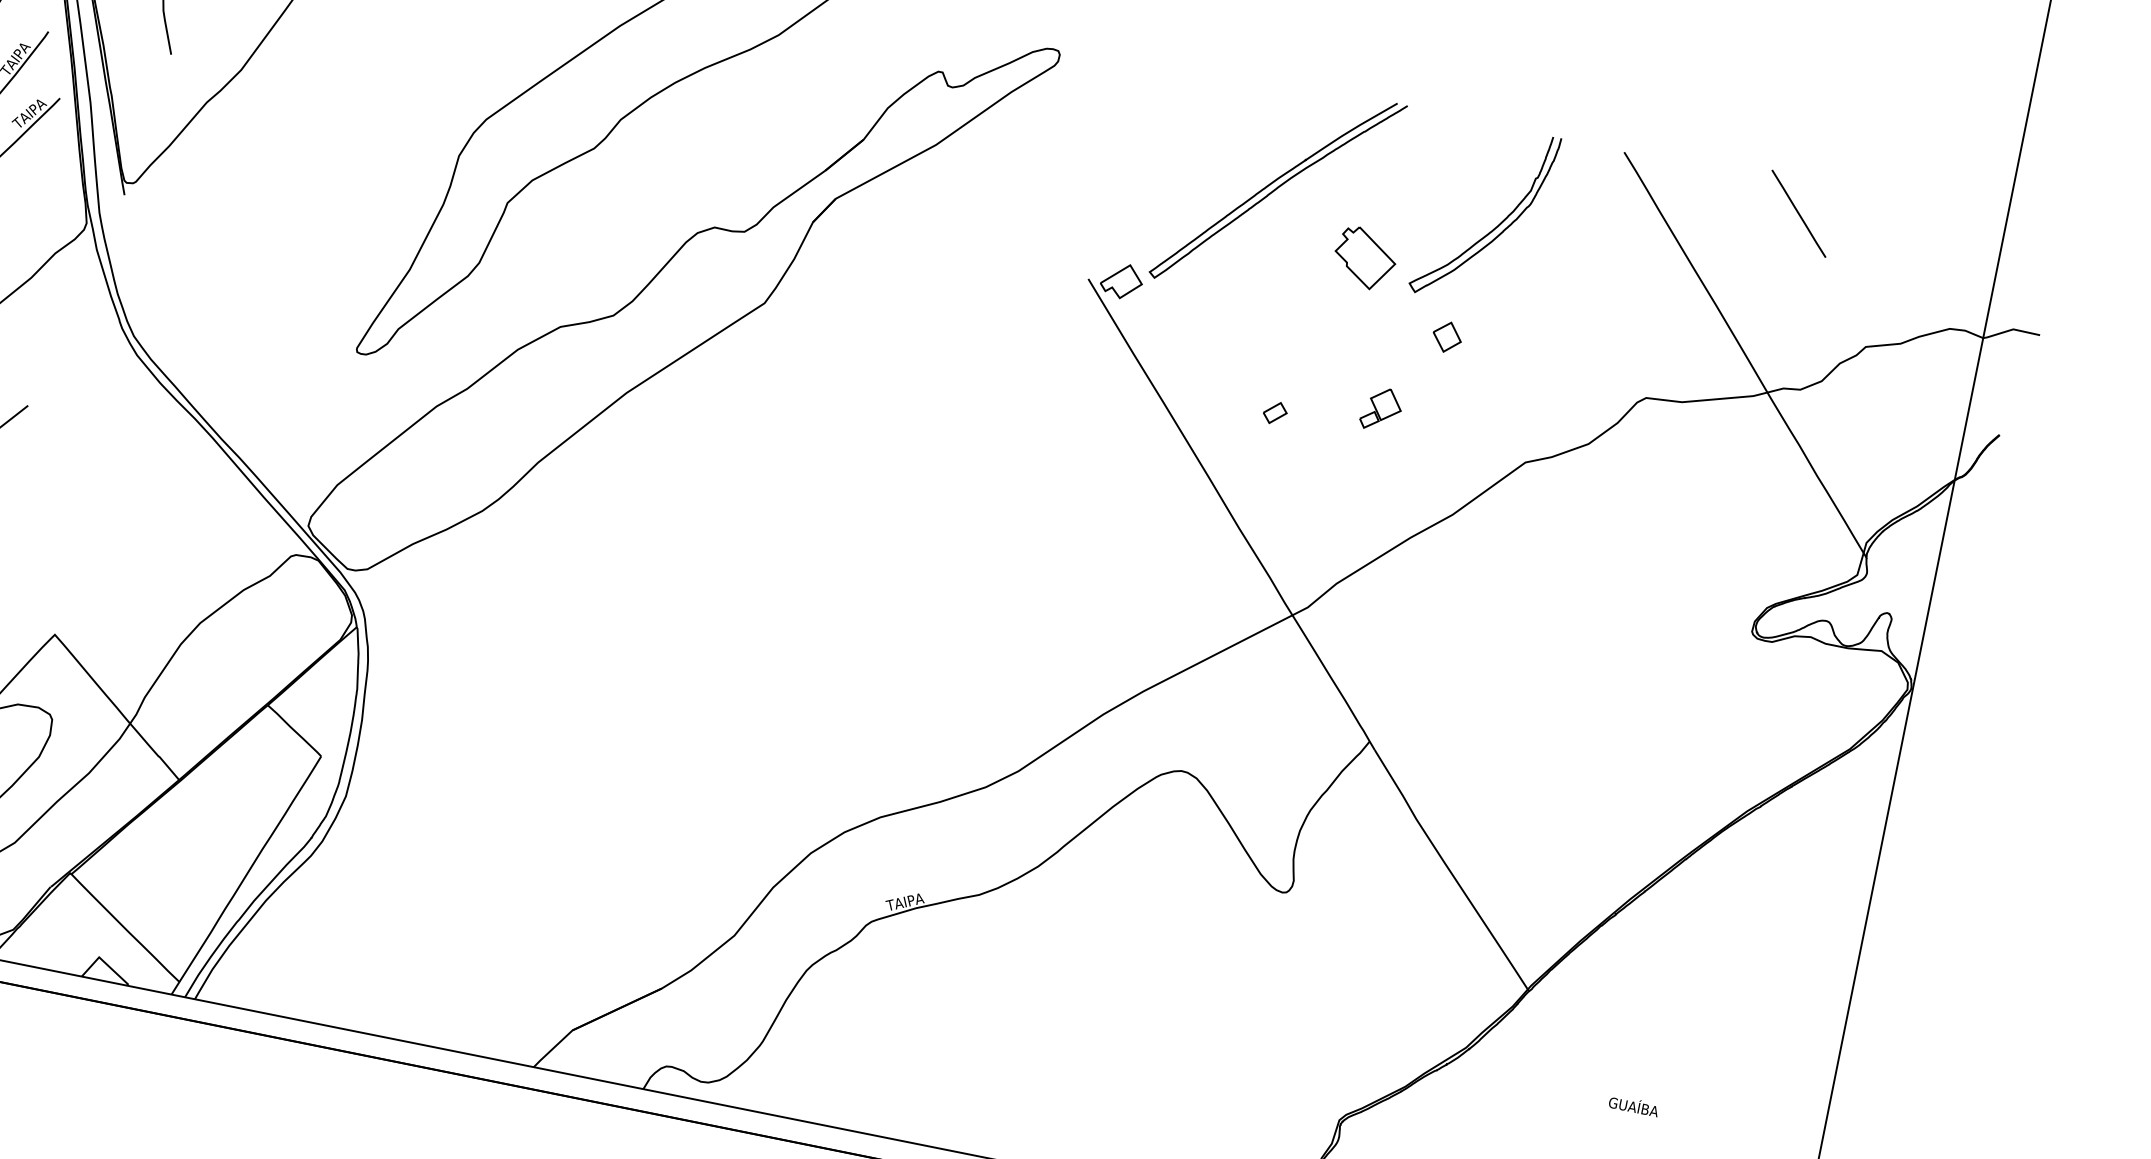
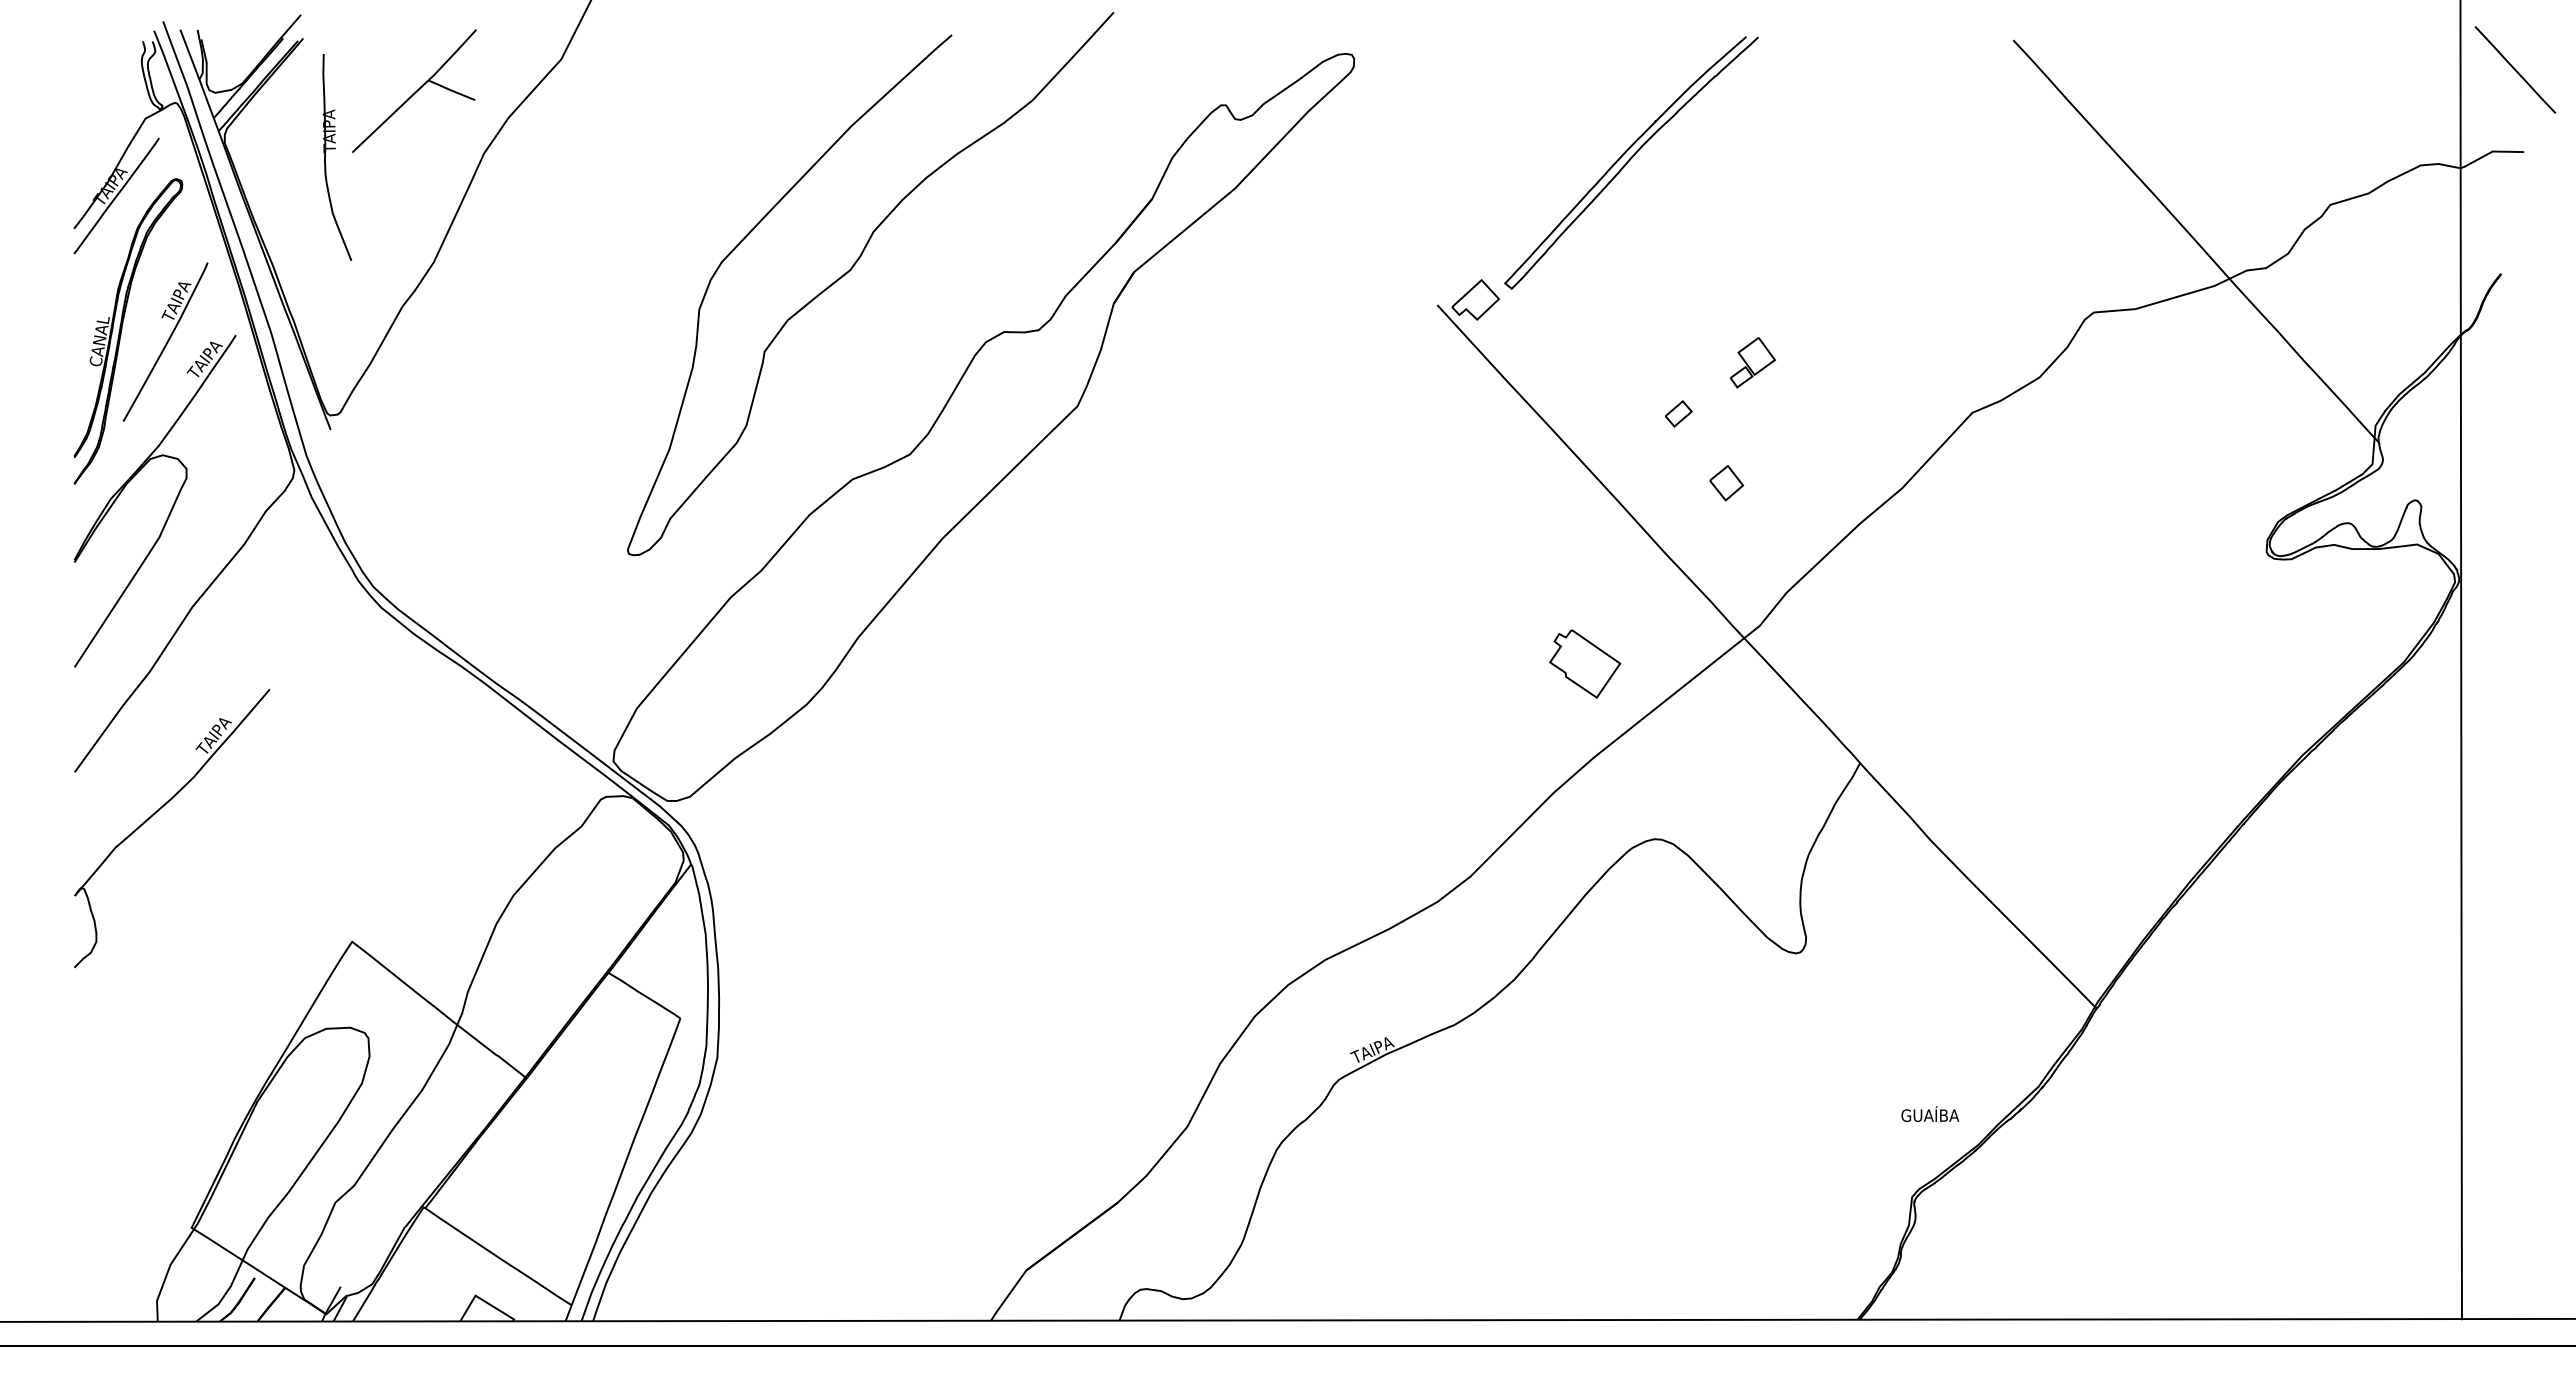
line: (1799, 213) -> (2515, 69), moved
curve: (1493, 228) -> (1883, 155), removed
part: (1365, 258) -> (1585, 663), moved
part: (1447, 336) -> (1726, 482), moved
part: (1381, 409) -> (1752, 362), moved
text: (1634, 1105) -> (1930, 1113), moved

